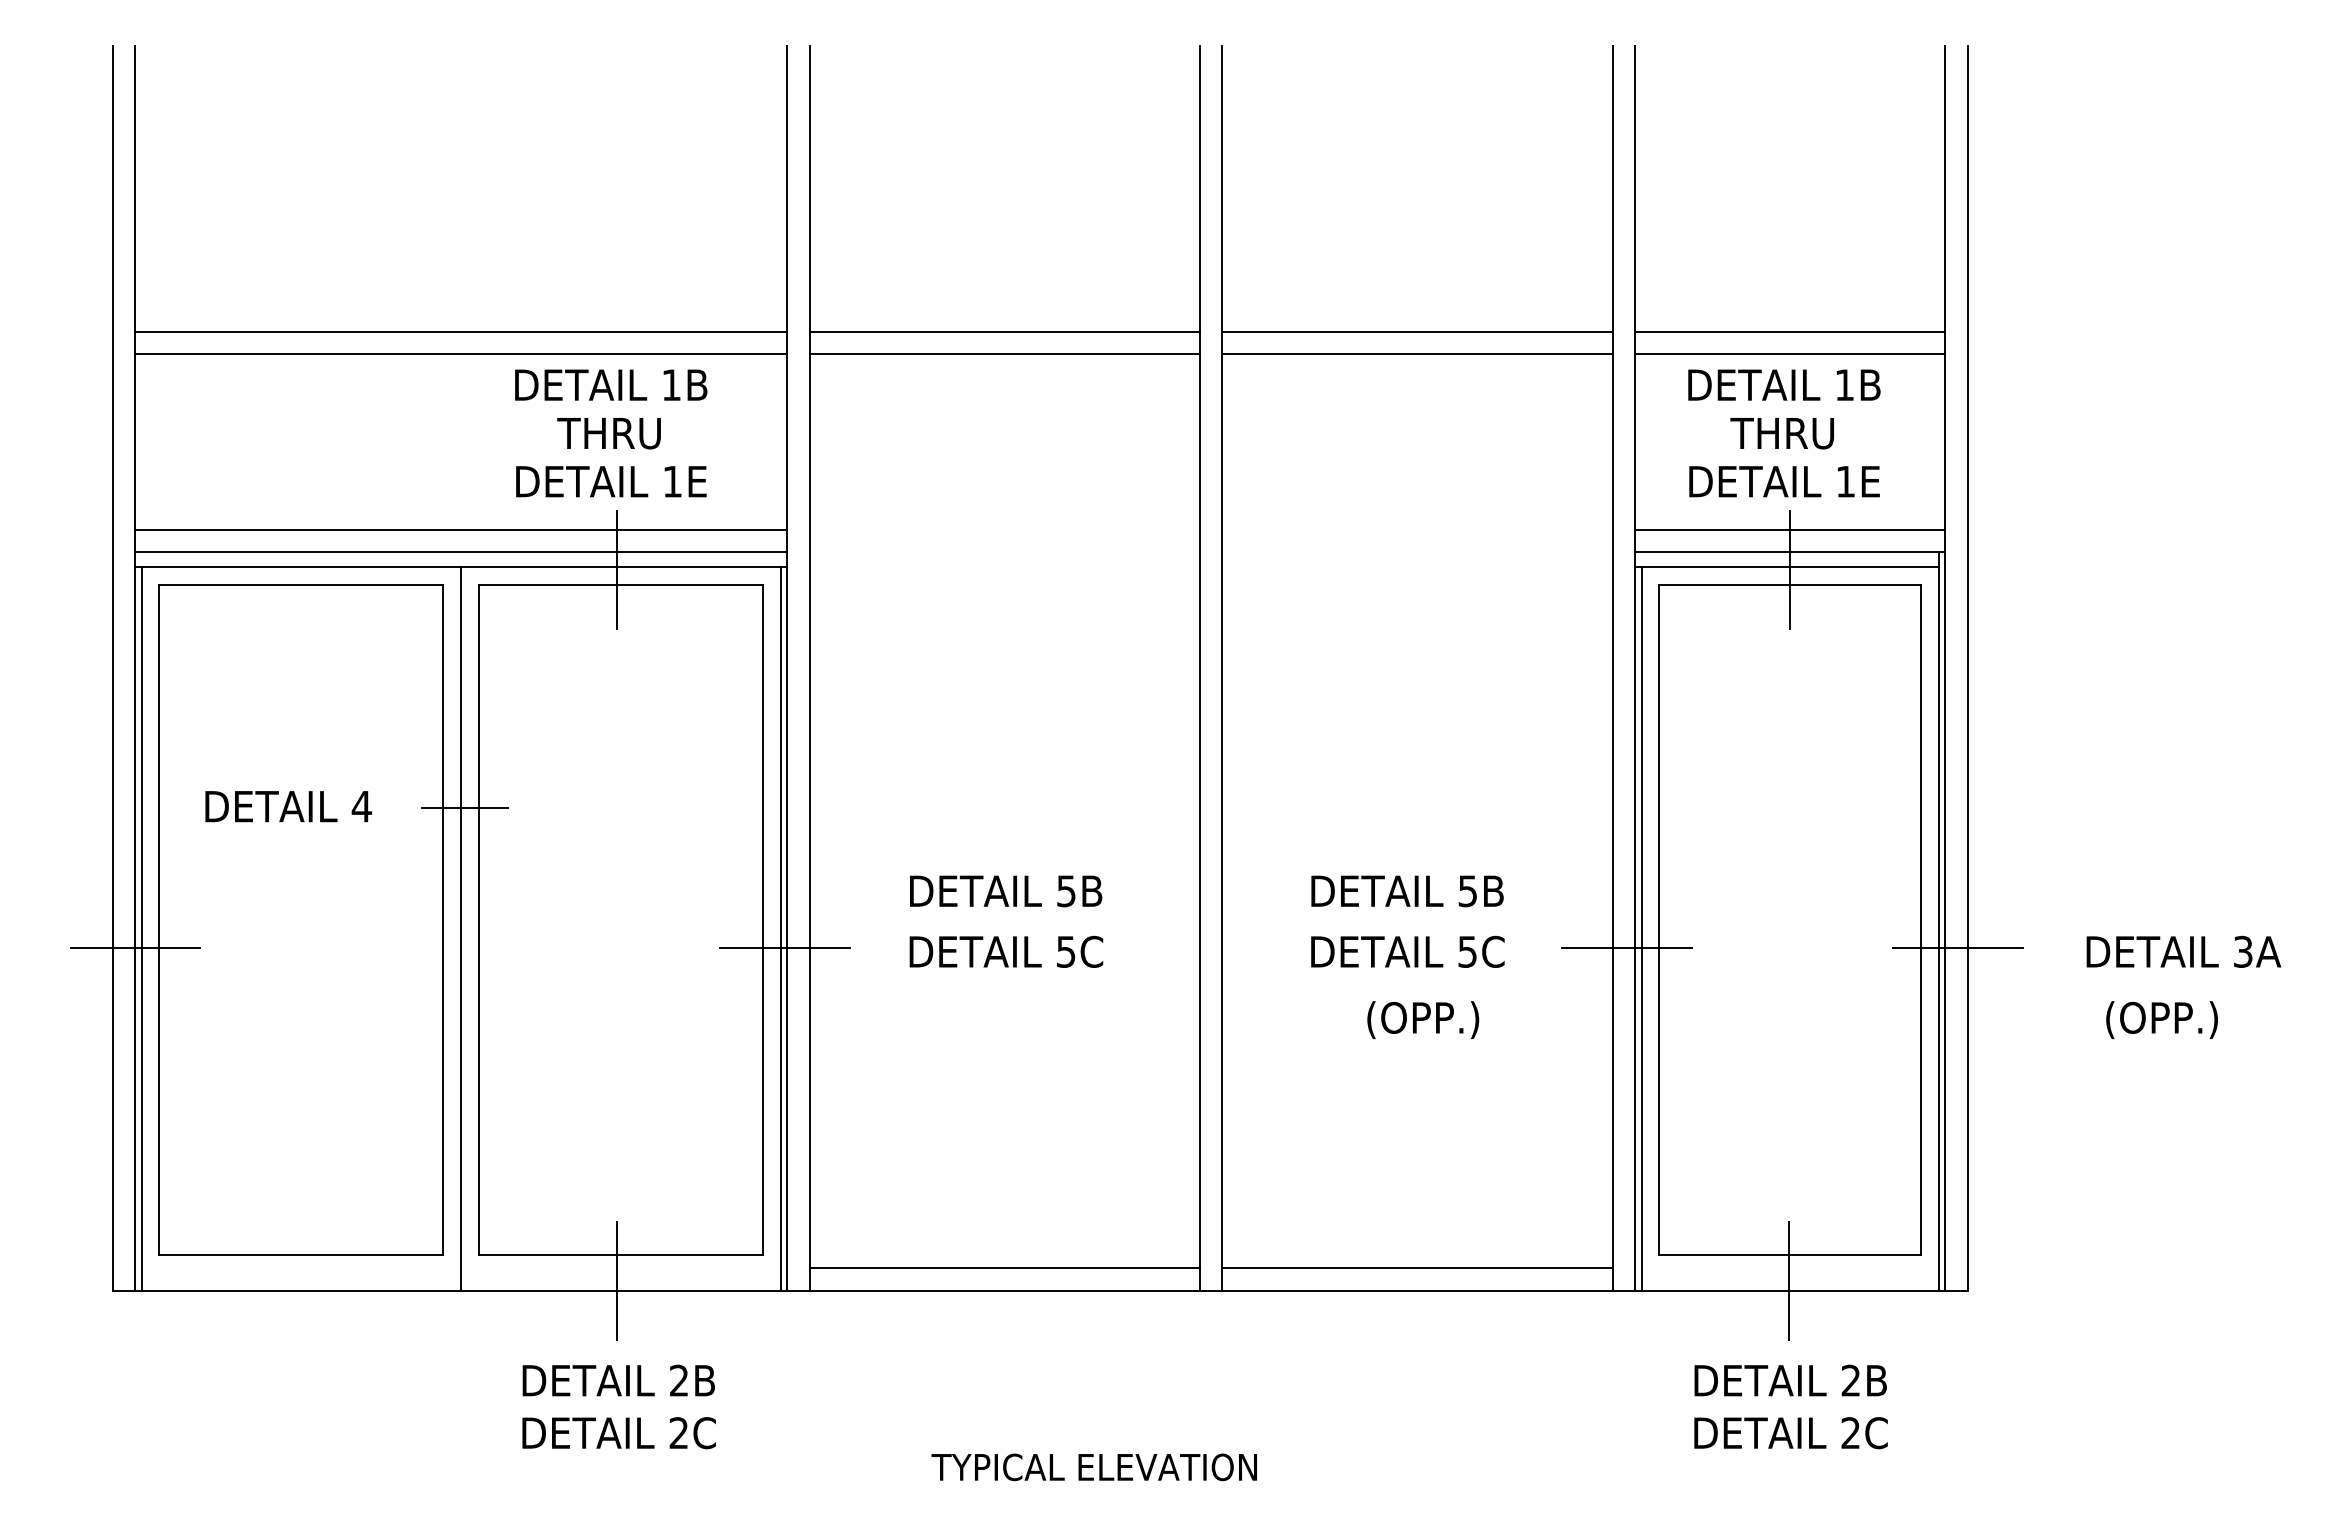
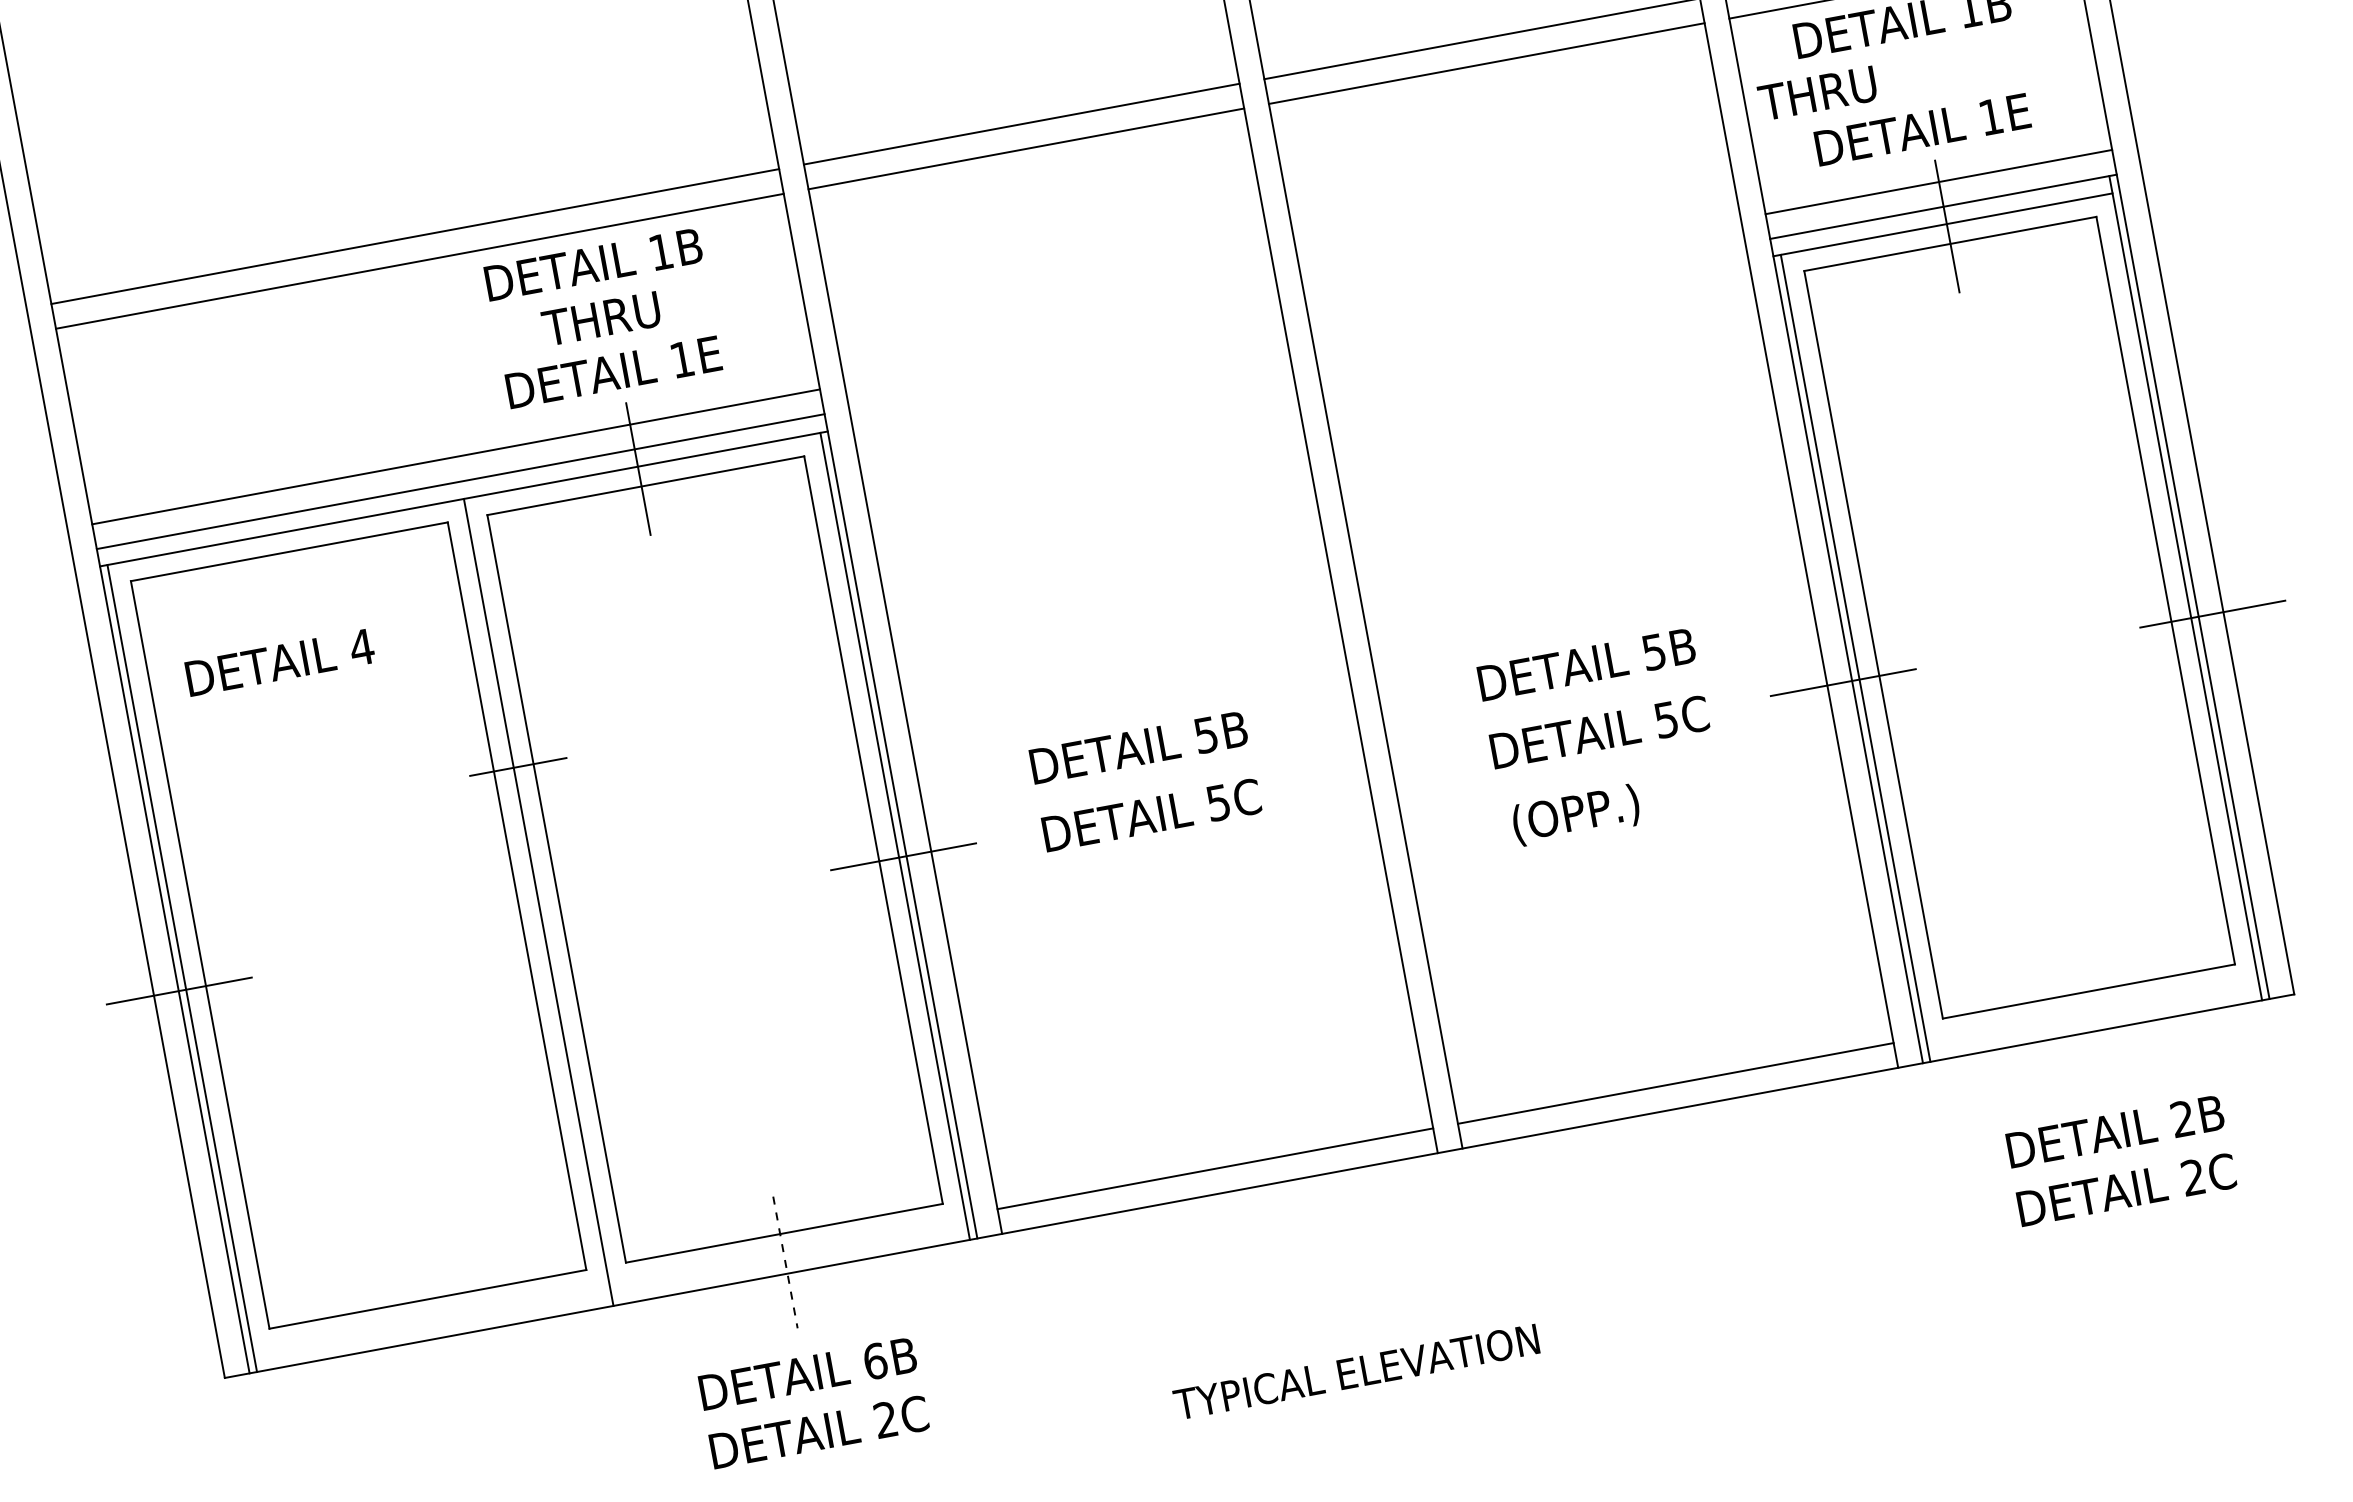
text: (1781, 433) -> (1816, 93), moved
text: (288, 806) -> (279, 662), moved
text: (1423, 1019) -> (1576, 814), moved
line: (1789, 1280) -> (2093, 1019), removed
line: (617, 1281) -> (786, 1263), solid -> dashed
text: (679, 1380) -> (875, 1361), 2B -> 6B

